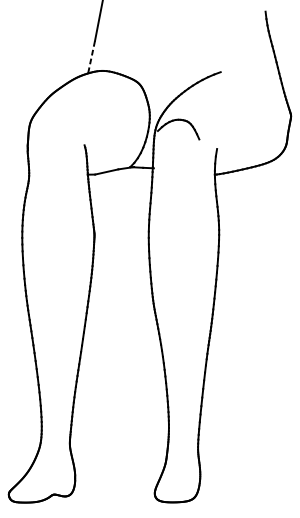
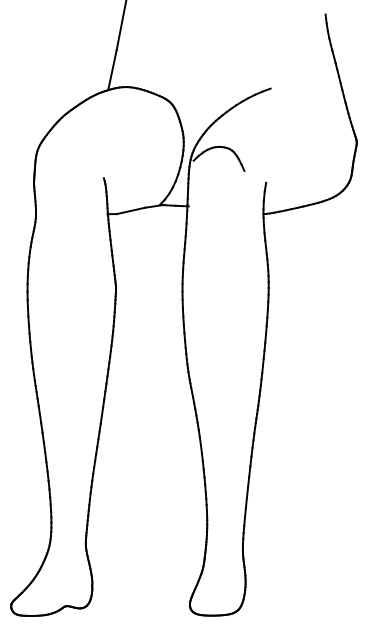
line: (91, 56) -> (112, 69), dashed -> solid

